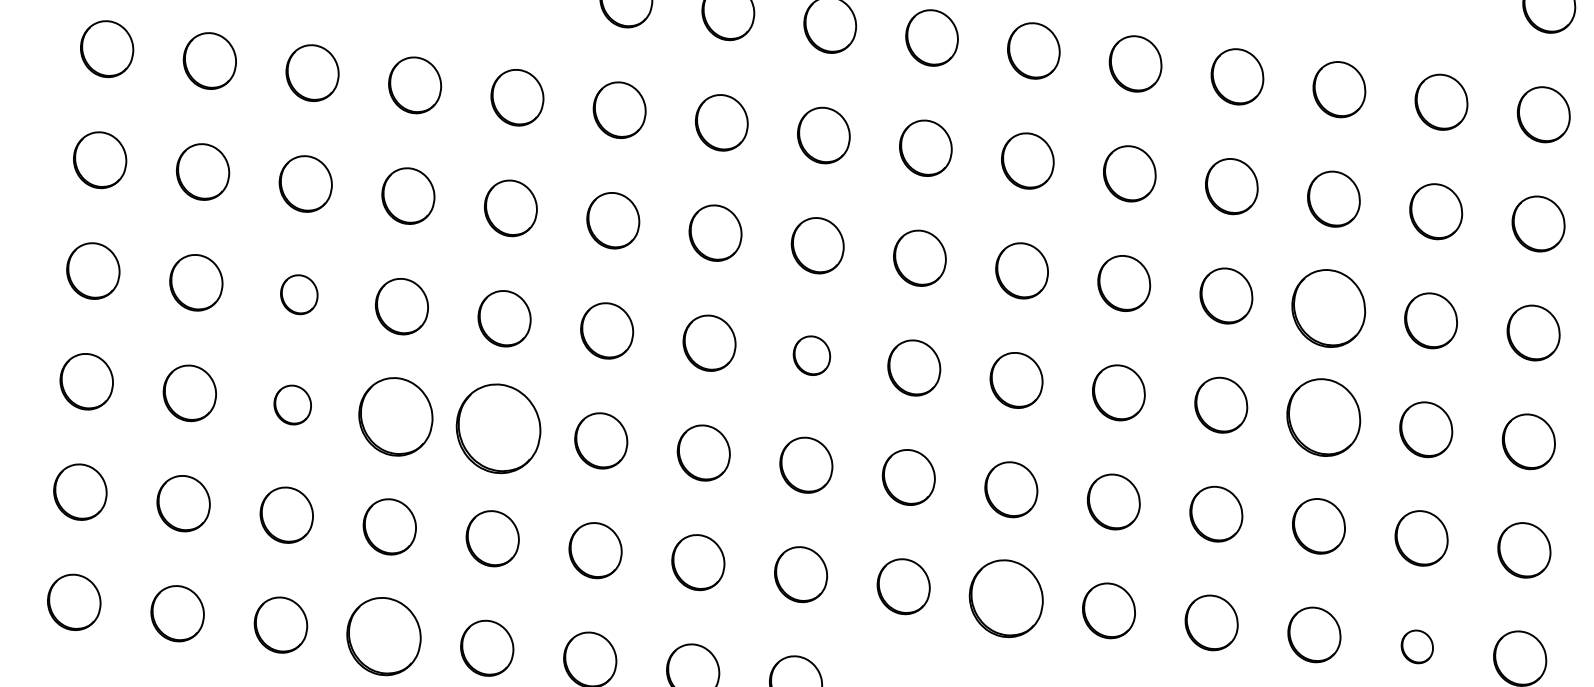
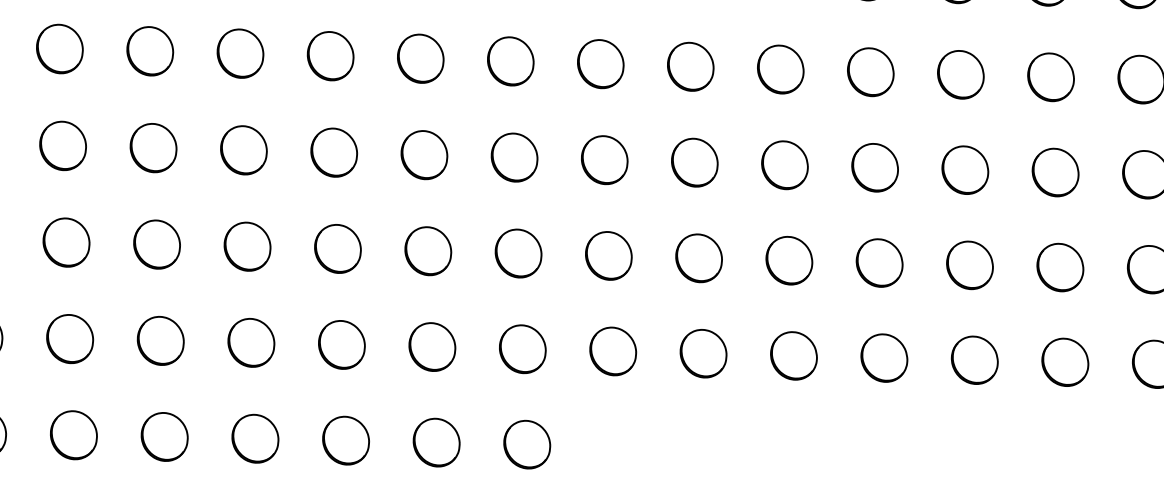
part: (299, 294) -> (63, 145), size x1.43
part: (1328, 308) -> (960, 74), size x0.71
part: (811, 355) -> (514, 157), size x1.43
part: (292, 404) -> (66, 242), size x1.43
part: (395, 416) -> (156, 244), size x0.71
part: (1323, 417) -> (965, 170), size x0.71
part: (498, 428) -> (247, 246), size x0.62
part: (1006, 598) -> (703, 353), size x0.71
part: (384, 636) -> (165, 436), size x0.71
part: (1417, 646) -> (1065, 362), size x1.67

